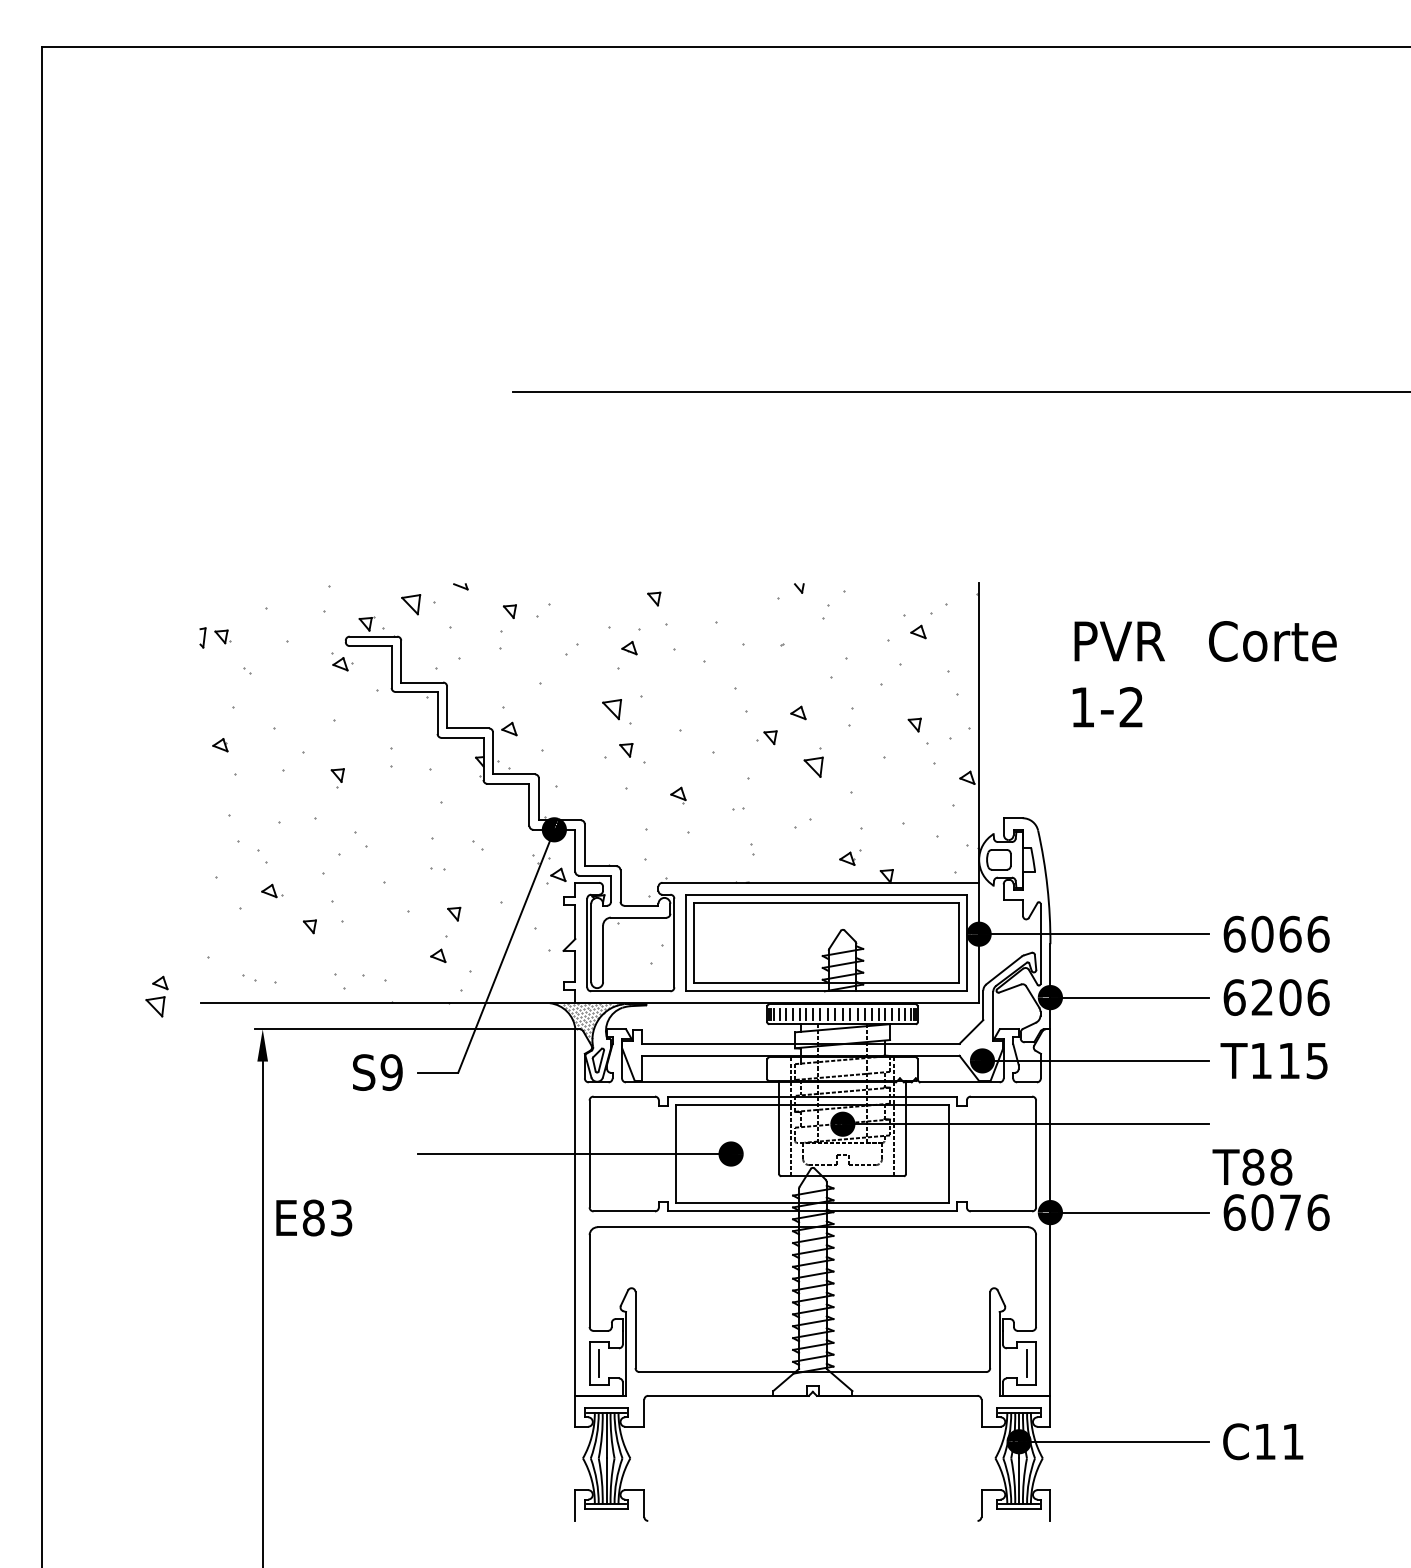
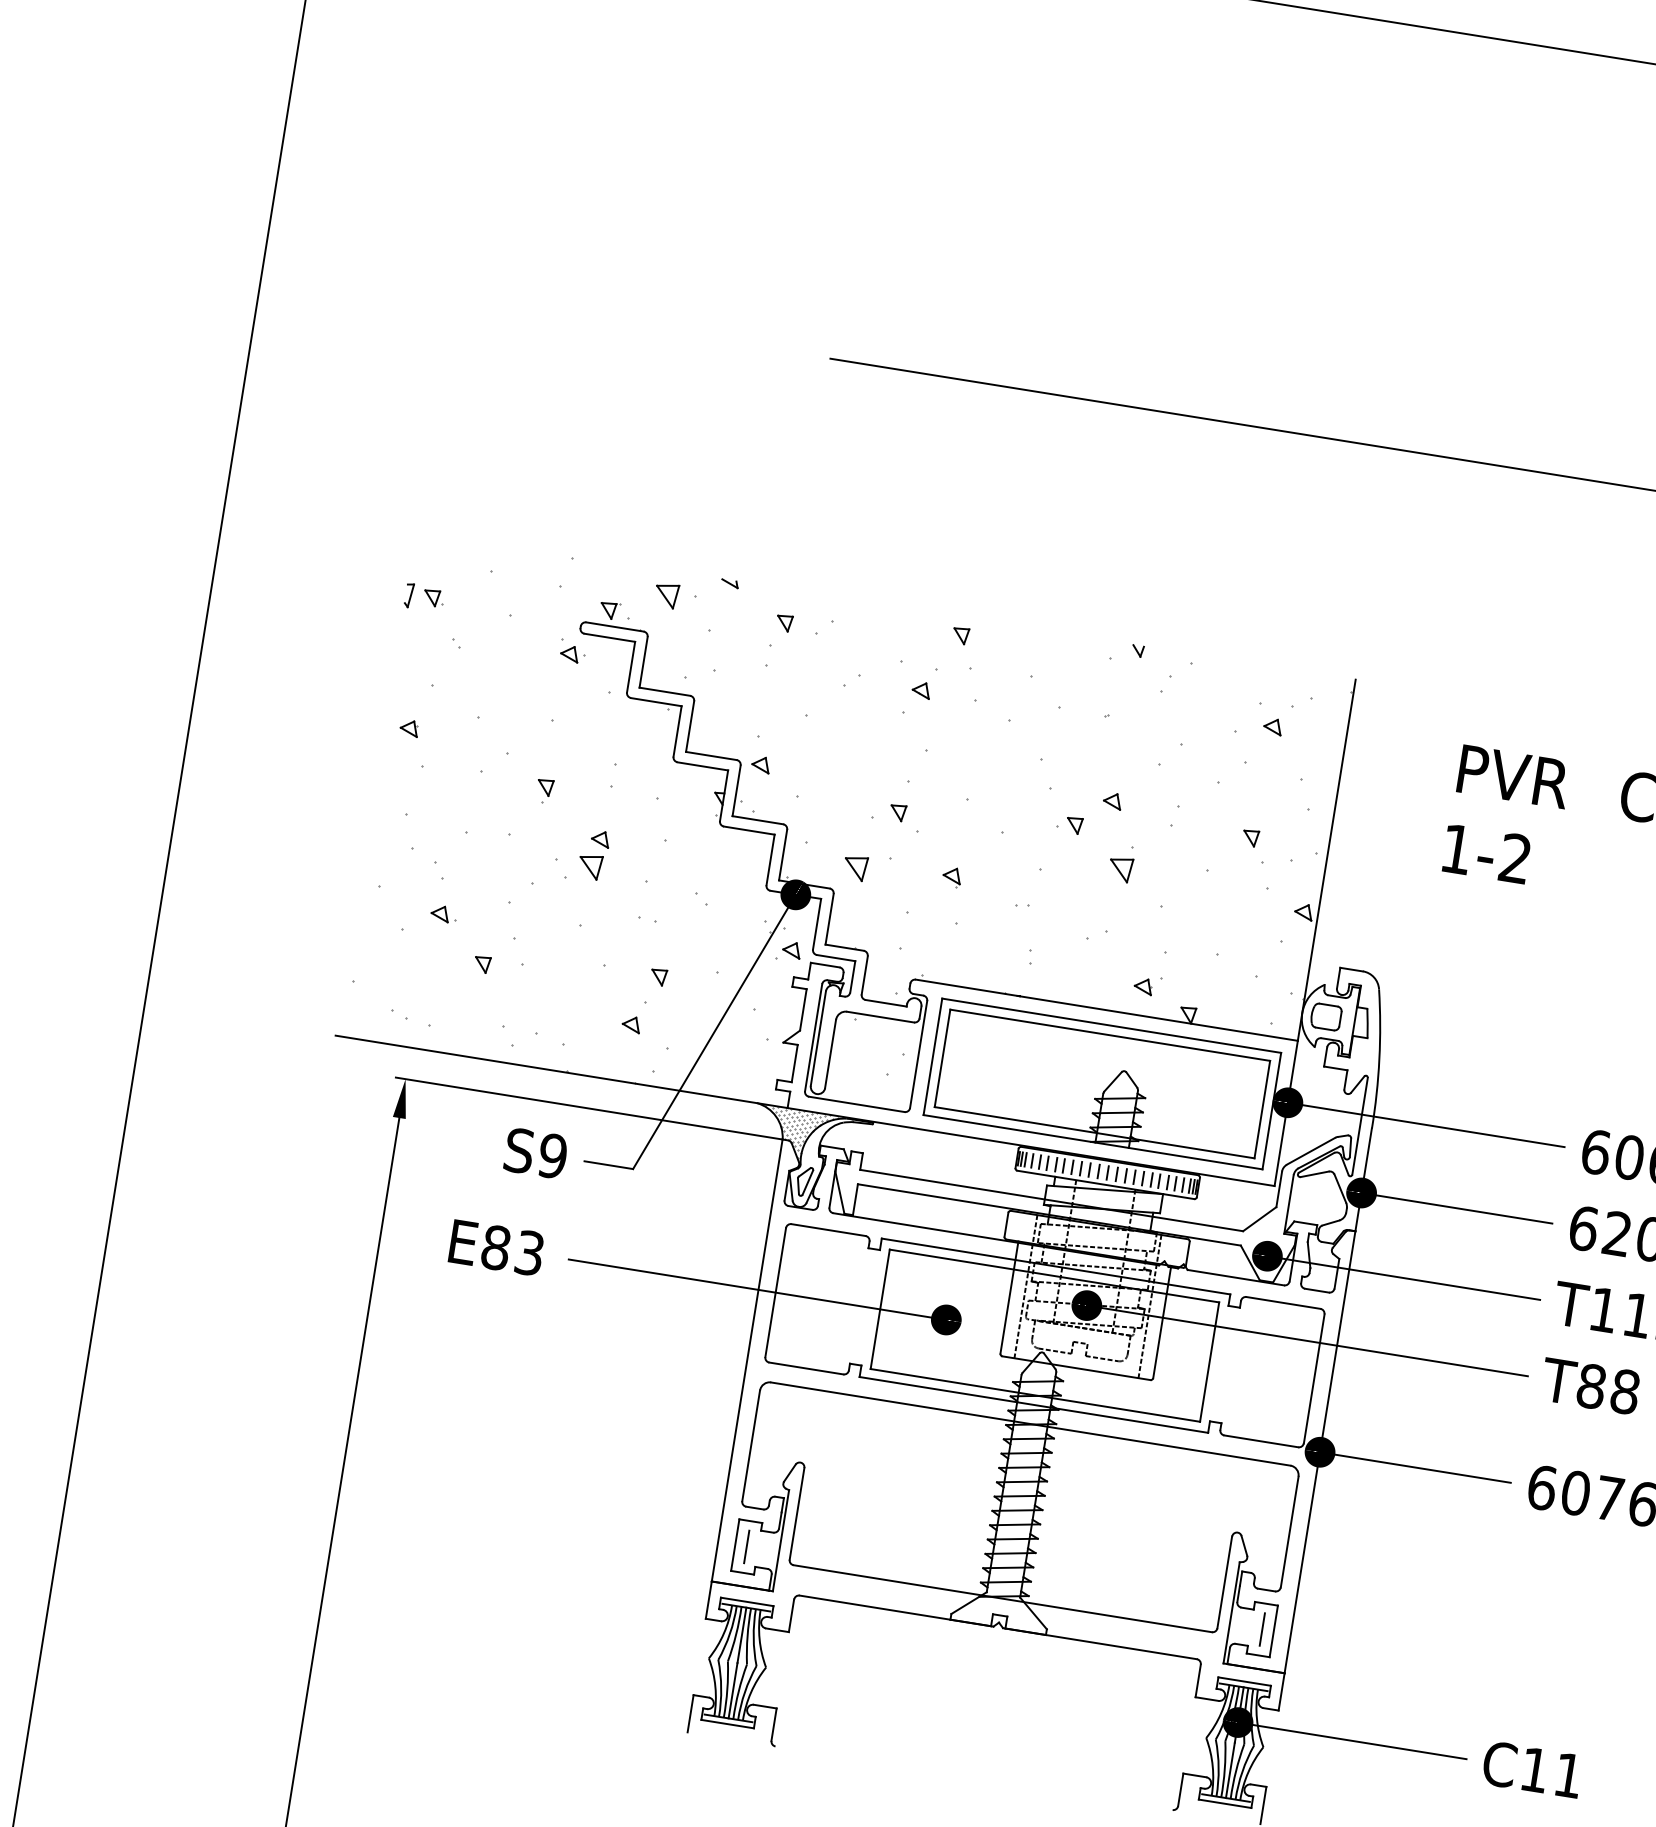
part: (611, 709) -> (854, 868), moved
part: (156, 996) -> (593, 854), moved
text: (1252, 1166) -> (1590, 1385), moved
text: (314, 1217) -> (497, 1247), moved

